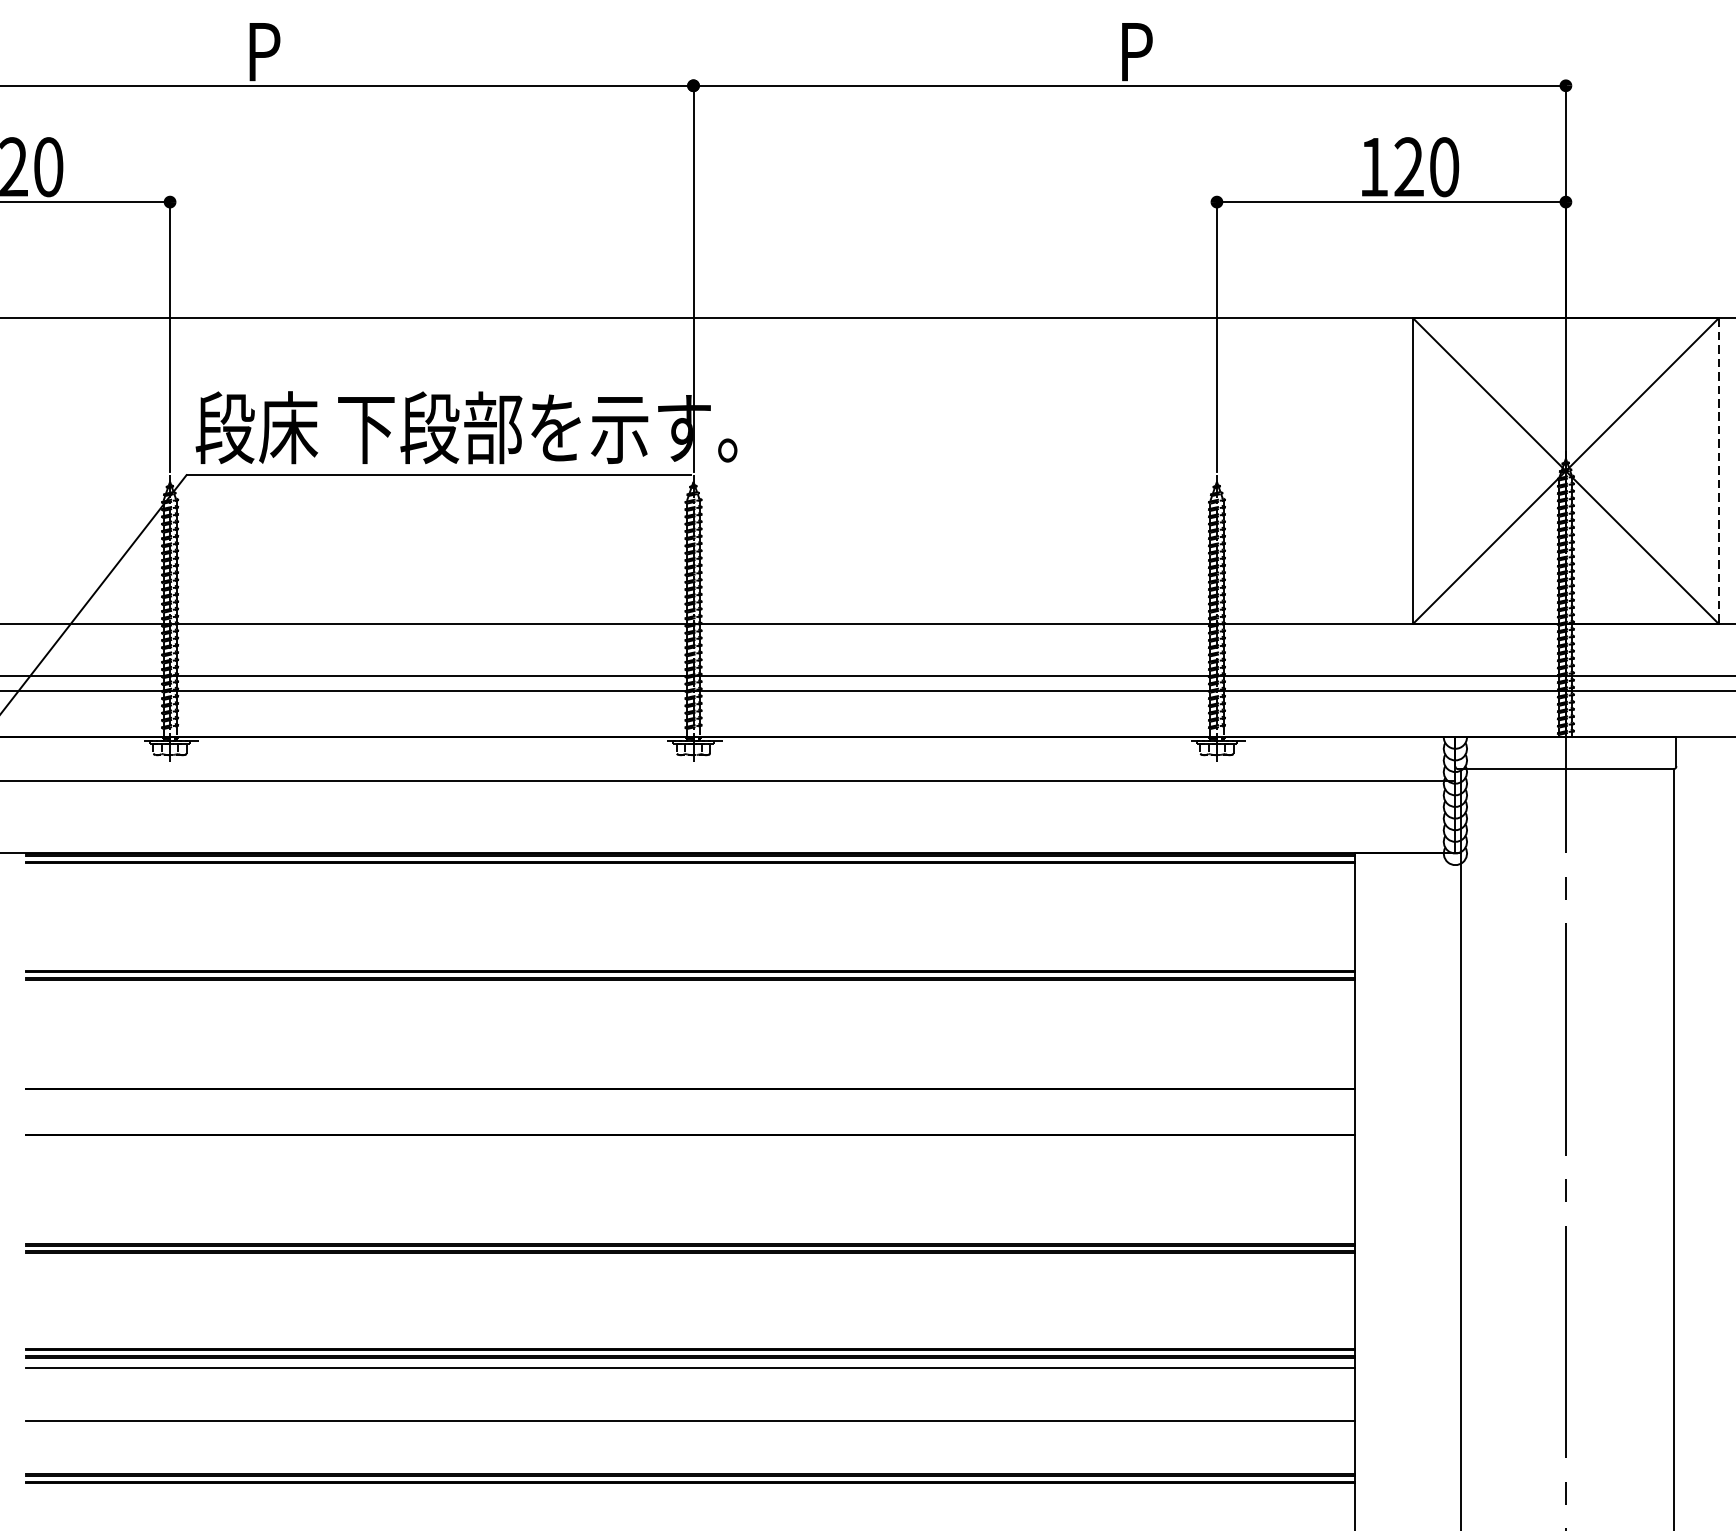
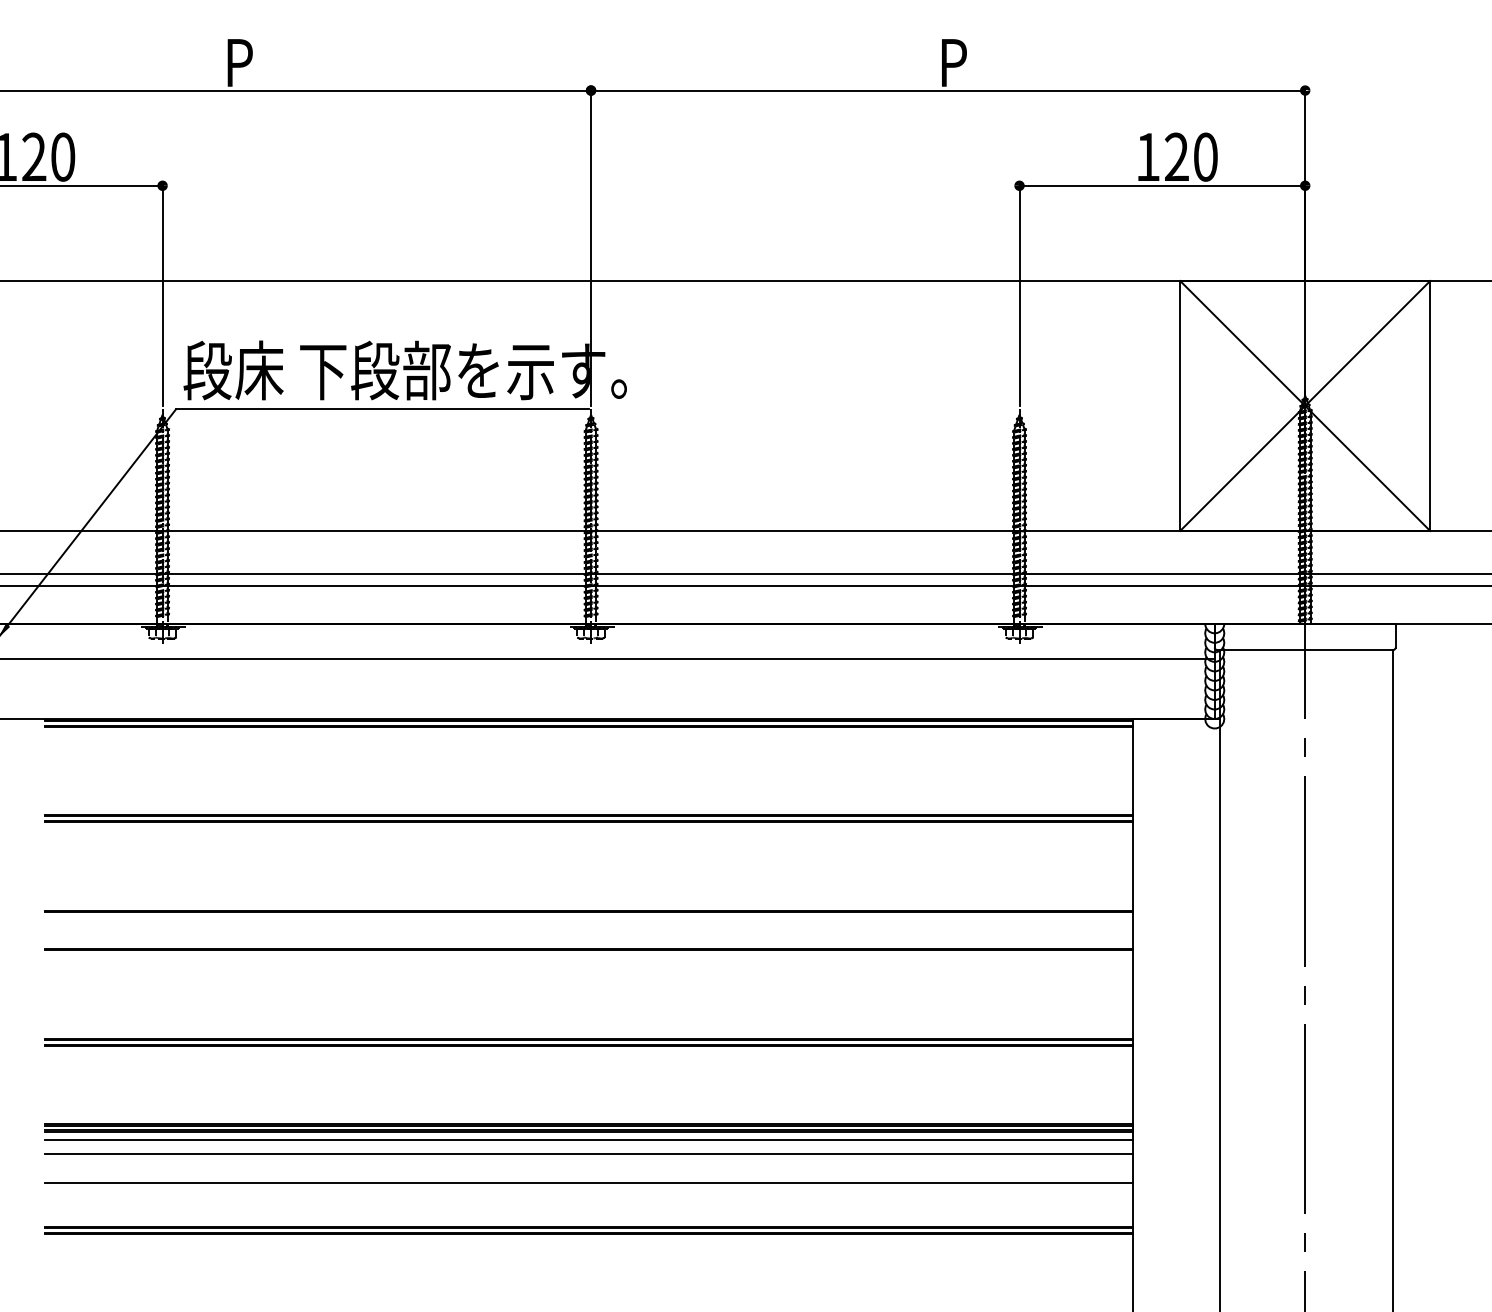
line: (1718, 470) -> (1430, 405), dashed -> solid
line: (690, 1385) -> (588, 1154), added

